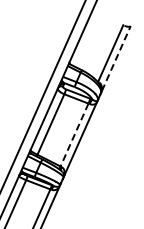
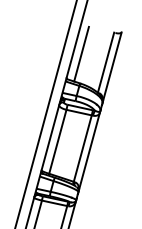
line: (87, 41) -> (81, 54), added
line: (116, 58) -> (112, 66), dashed -> solid
line: (74, 135) -> (82, 149), dashed -> solid

